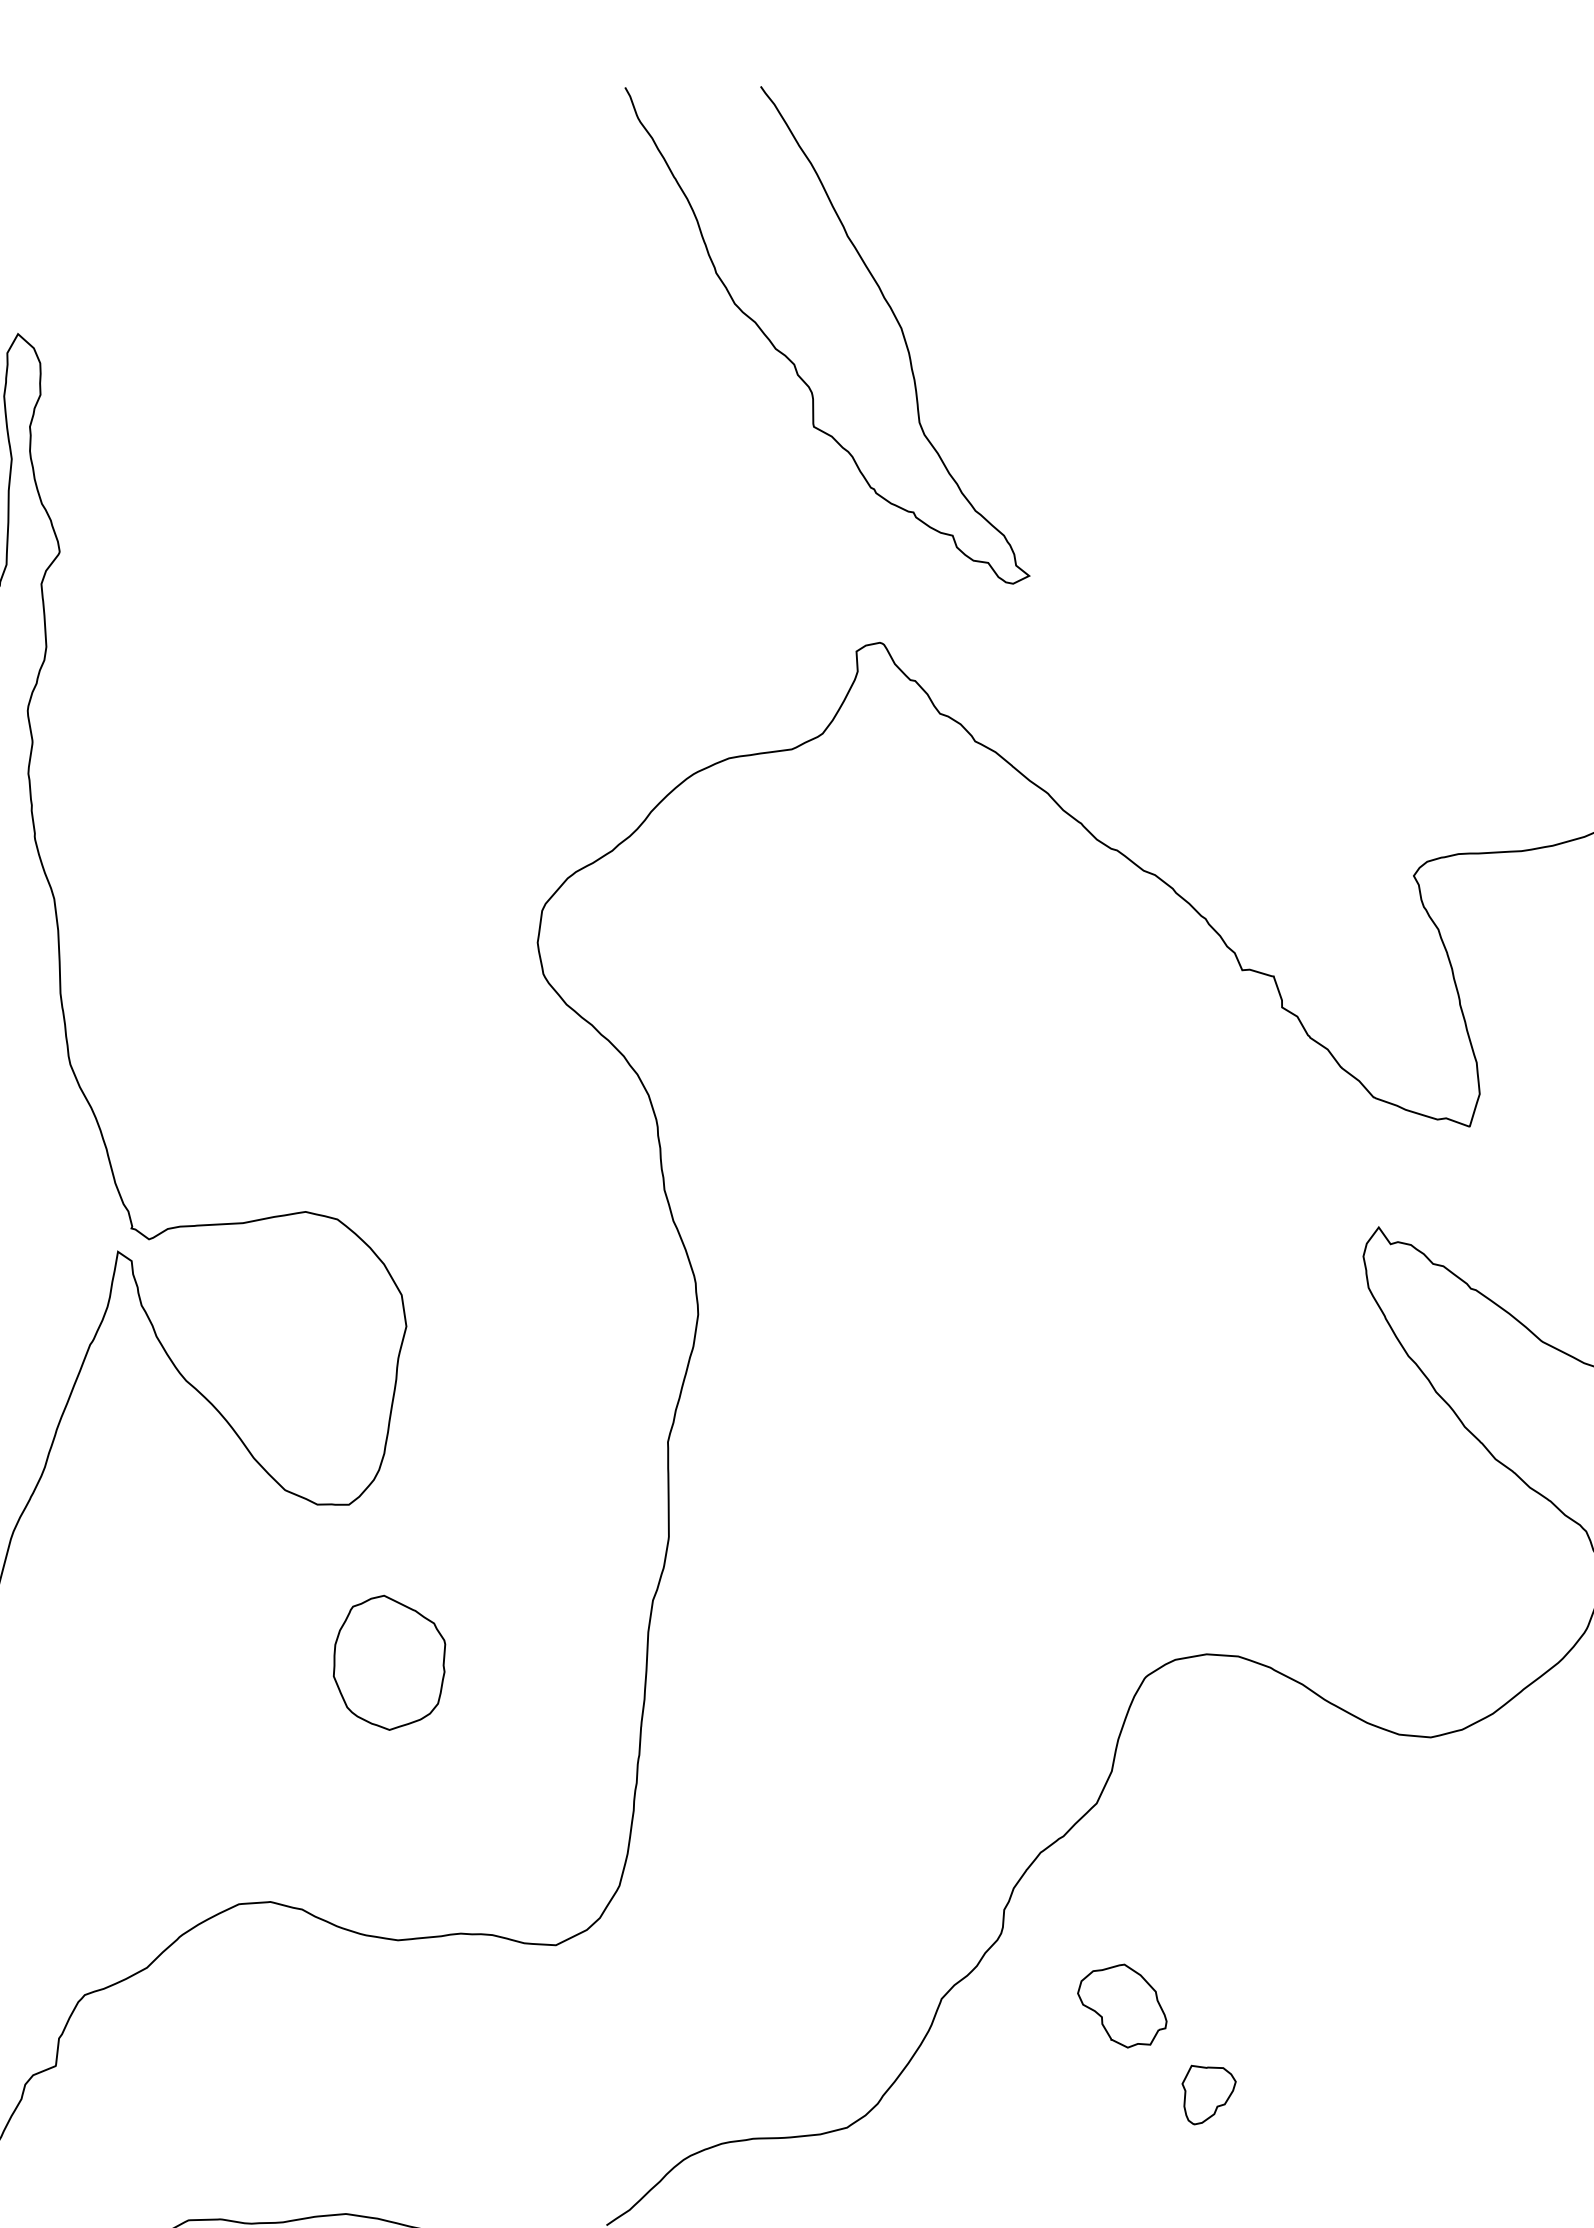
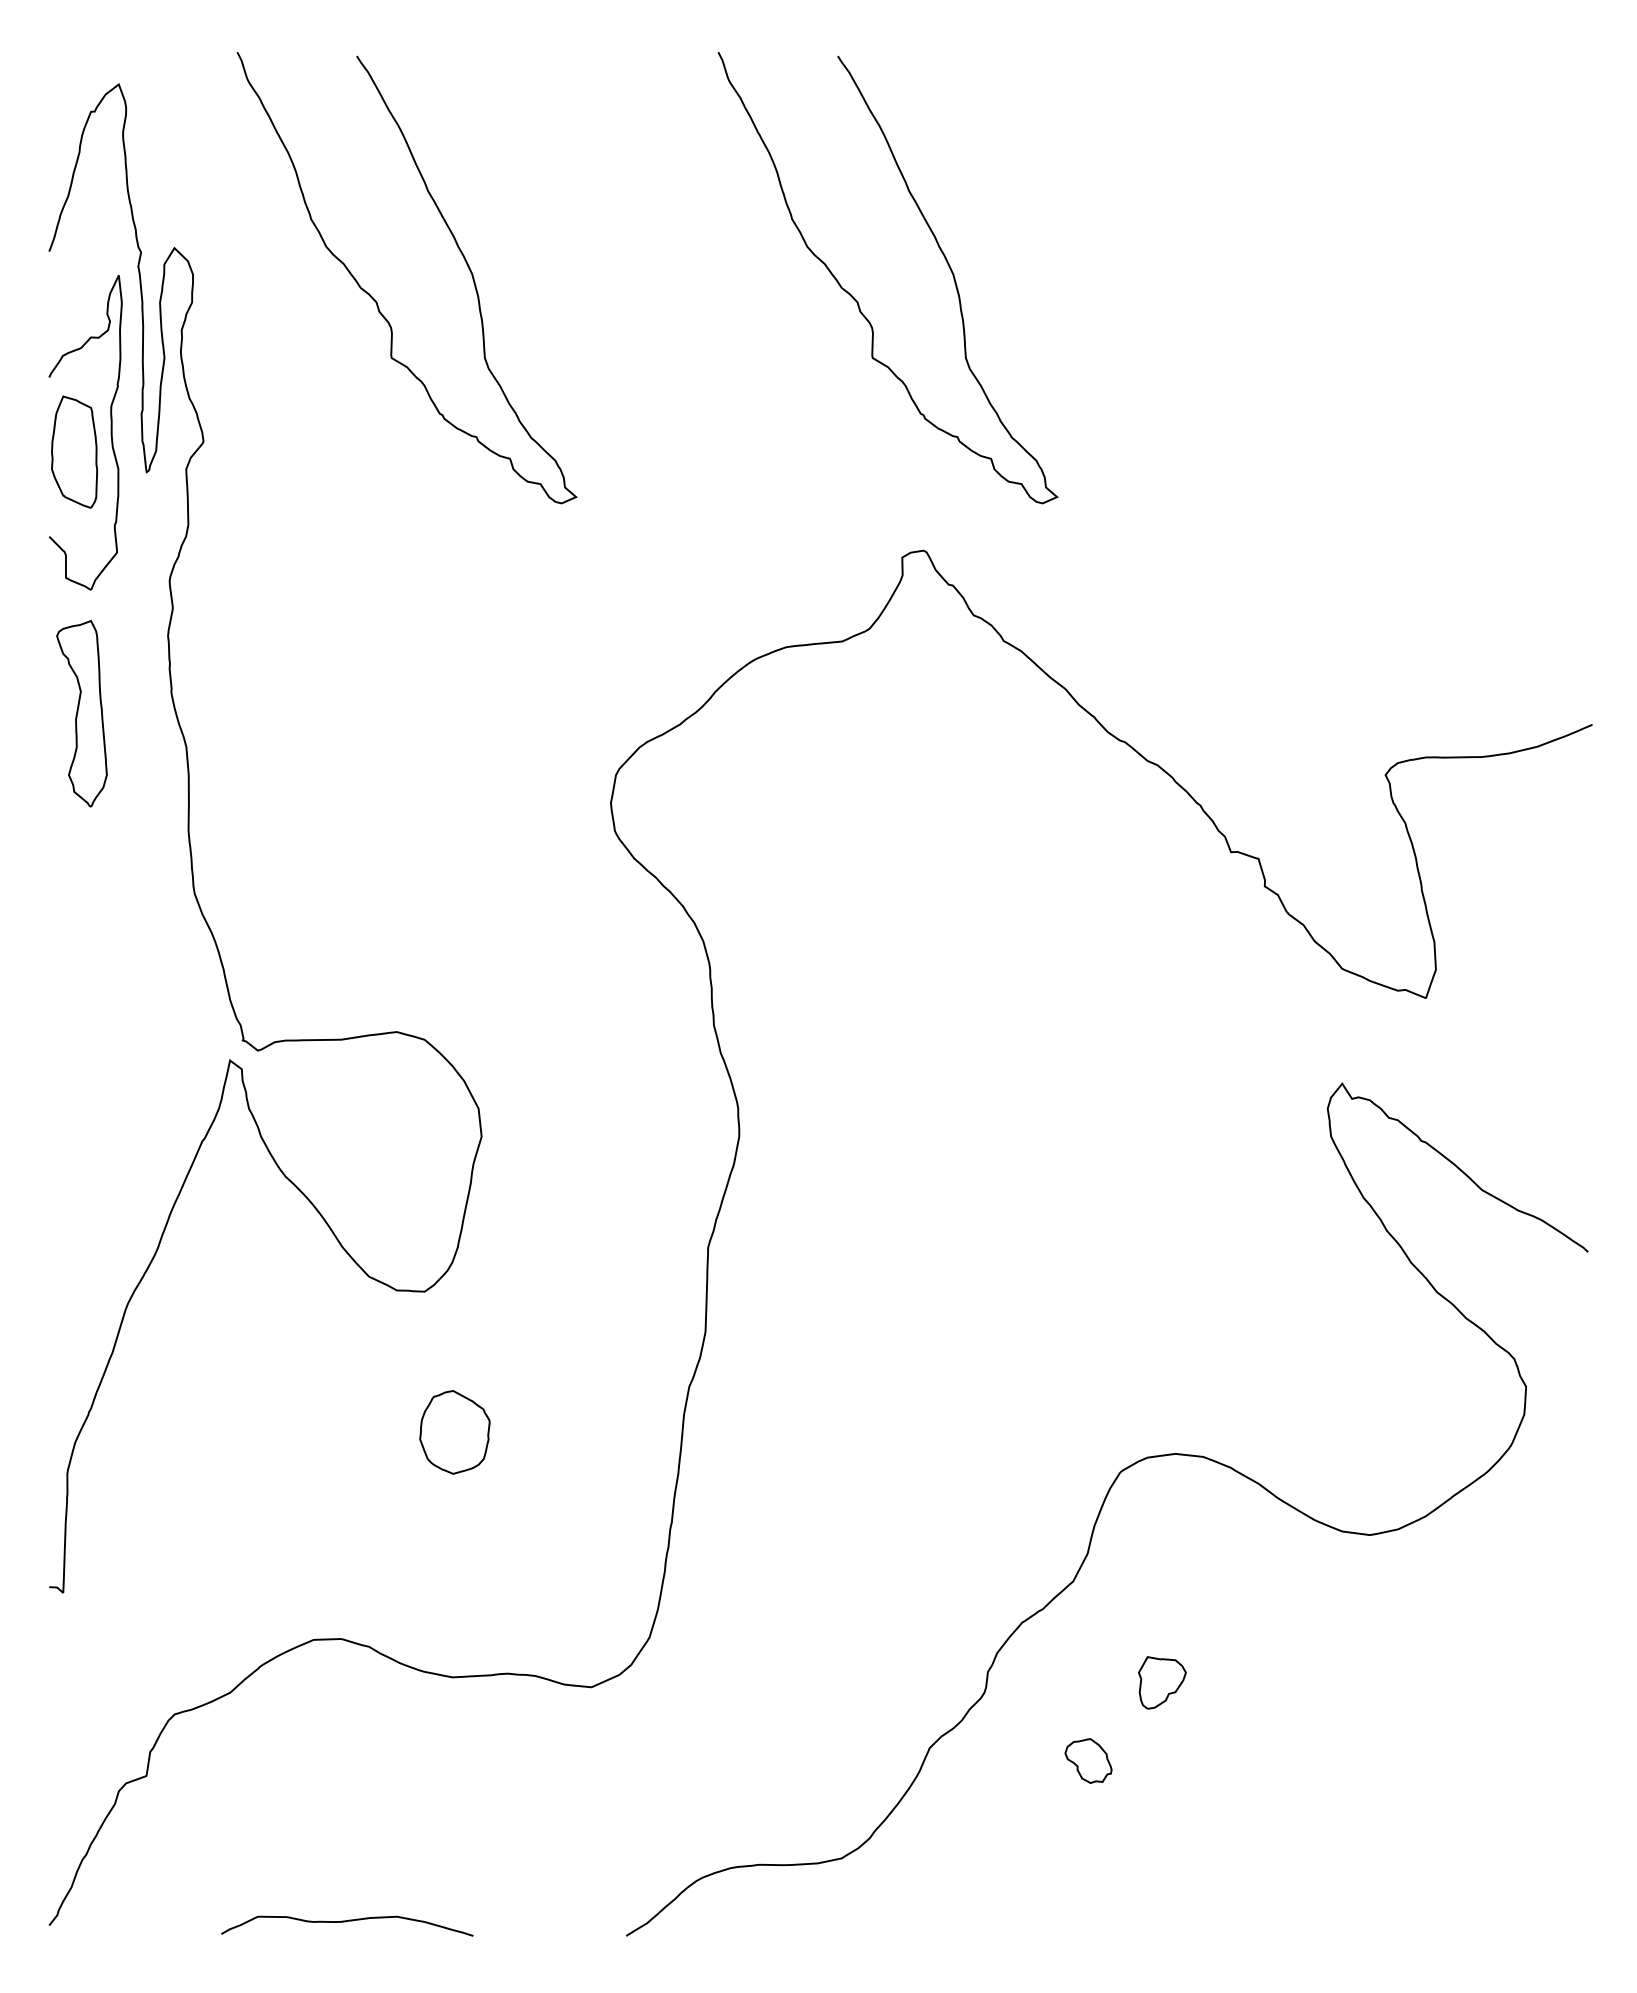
curve: (249, 384) -> (376, 300), added
part: (389, 1662) -> (454, 1432), size x0.7
part: (1122, 2005) -> (1088, 1760), size x0.6
part: (1209, 2093) -> (1162, 1682), moved

